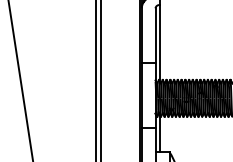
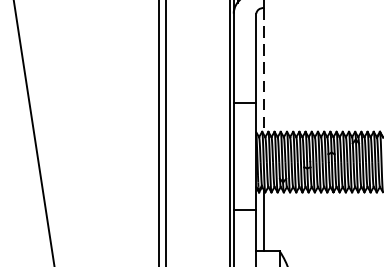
line: (160, 43) -> (264, 71), solid -> dashed

